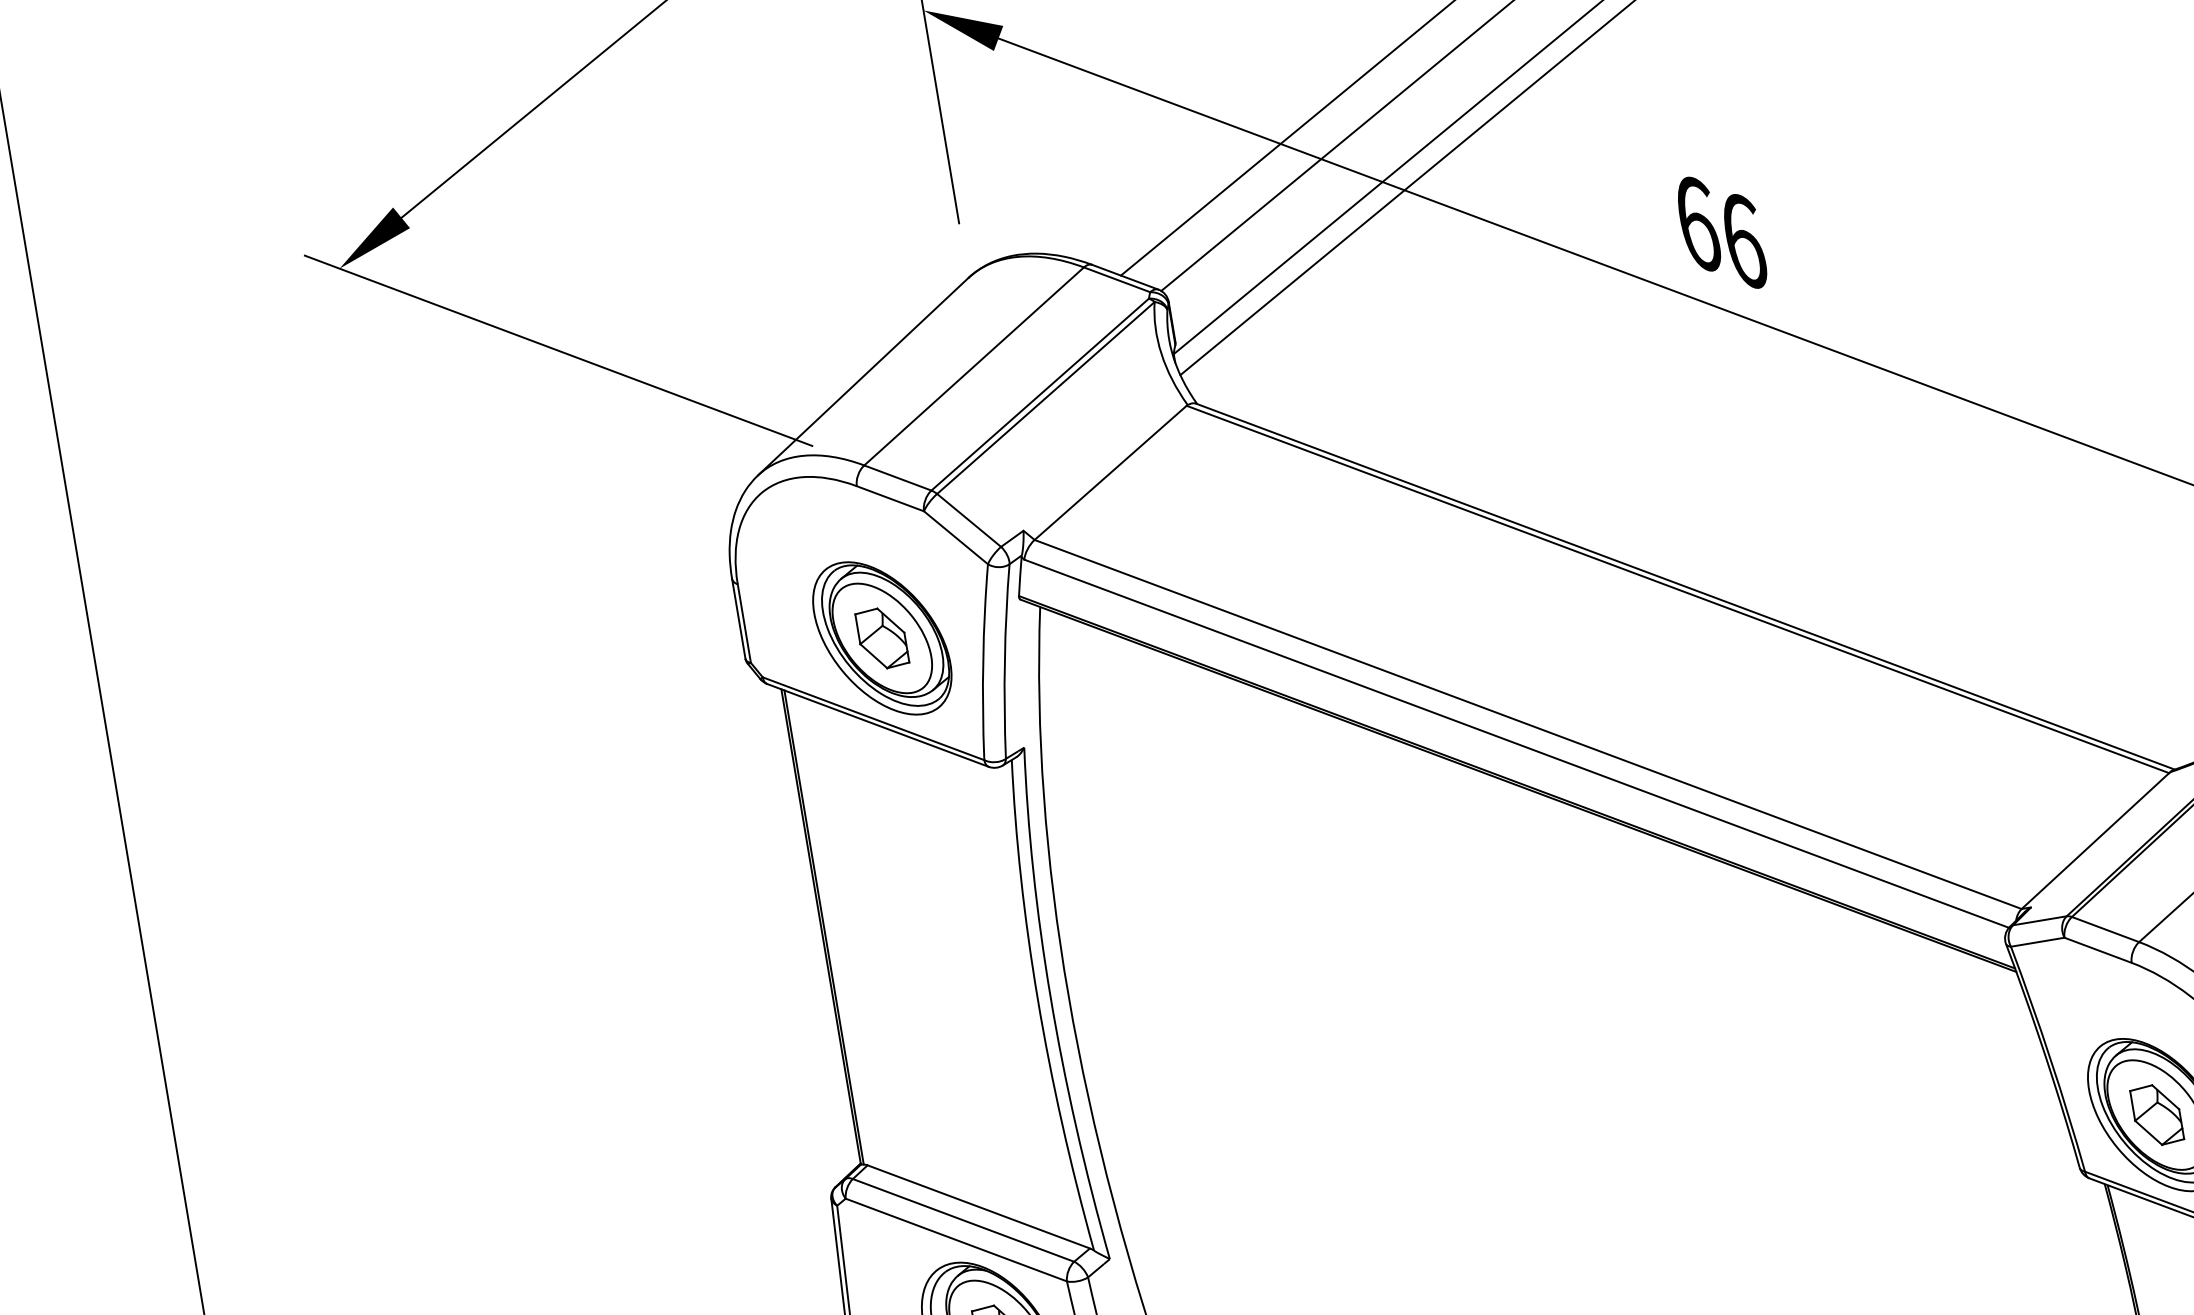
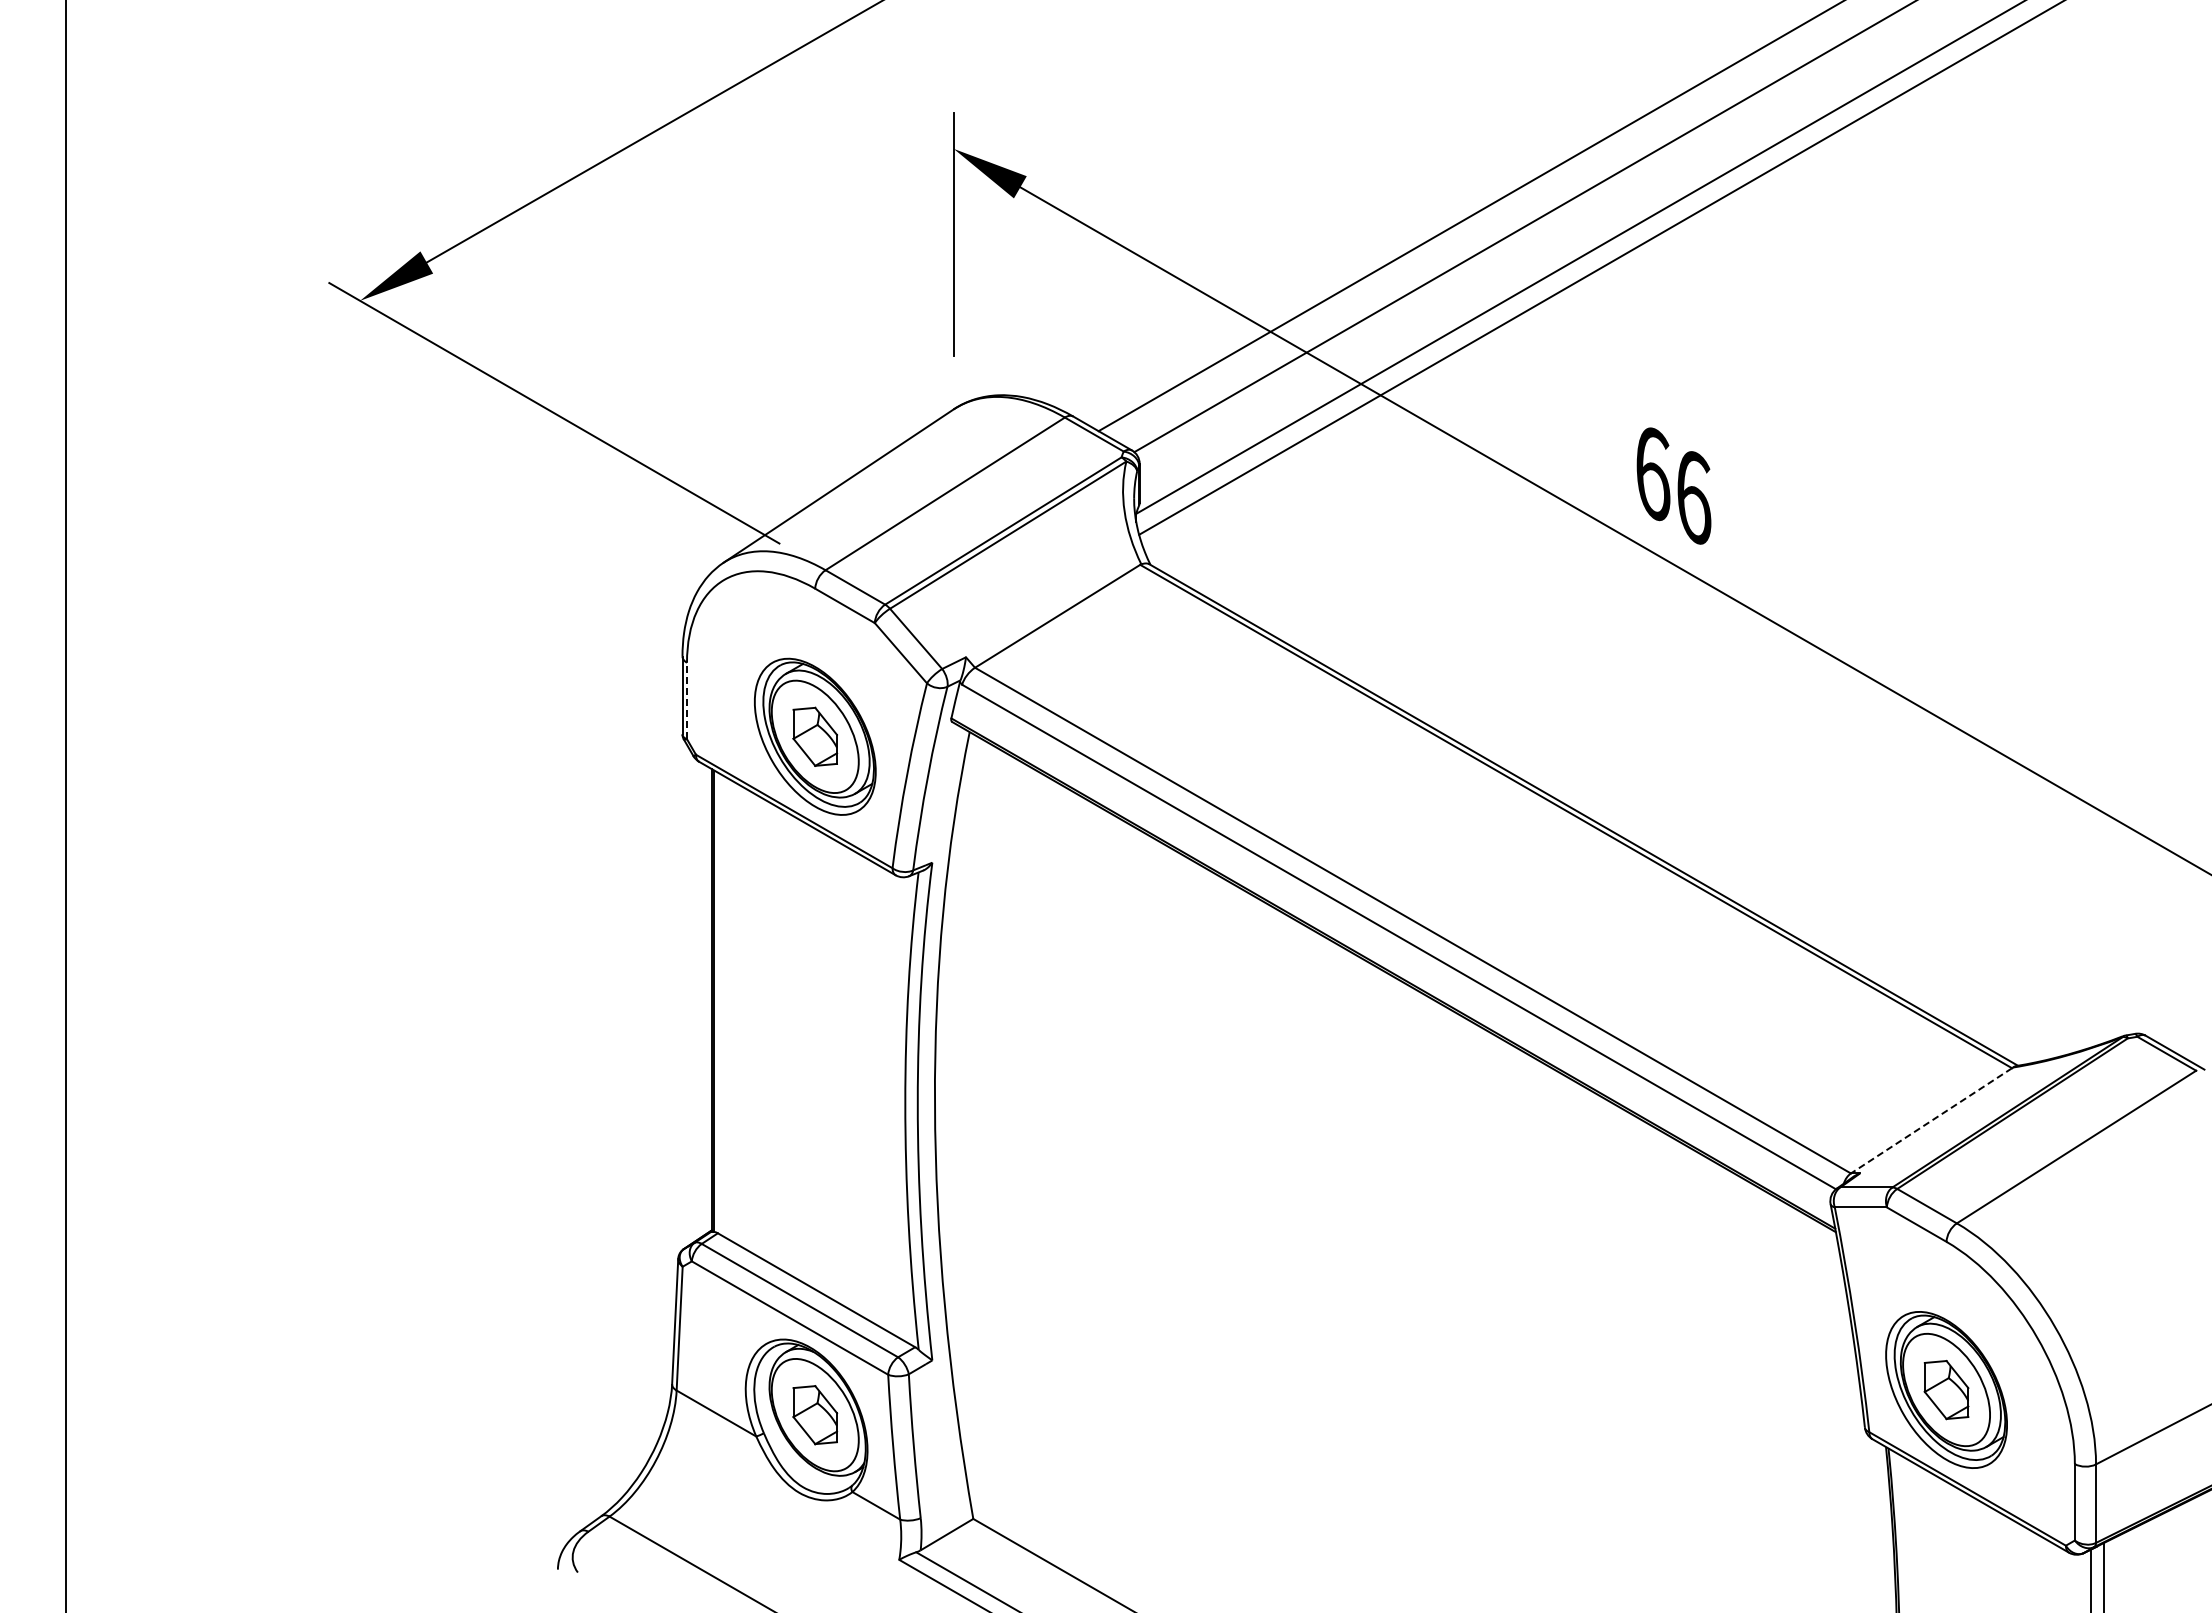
line: (744, 623) -> (687, 700), solid -> dashed
line: (2095, 841) -> (1931, 1121), solid -> dashed

